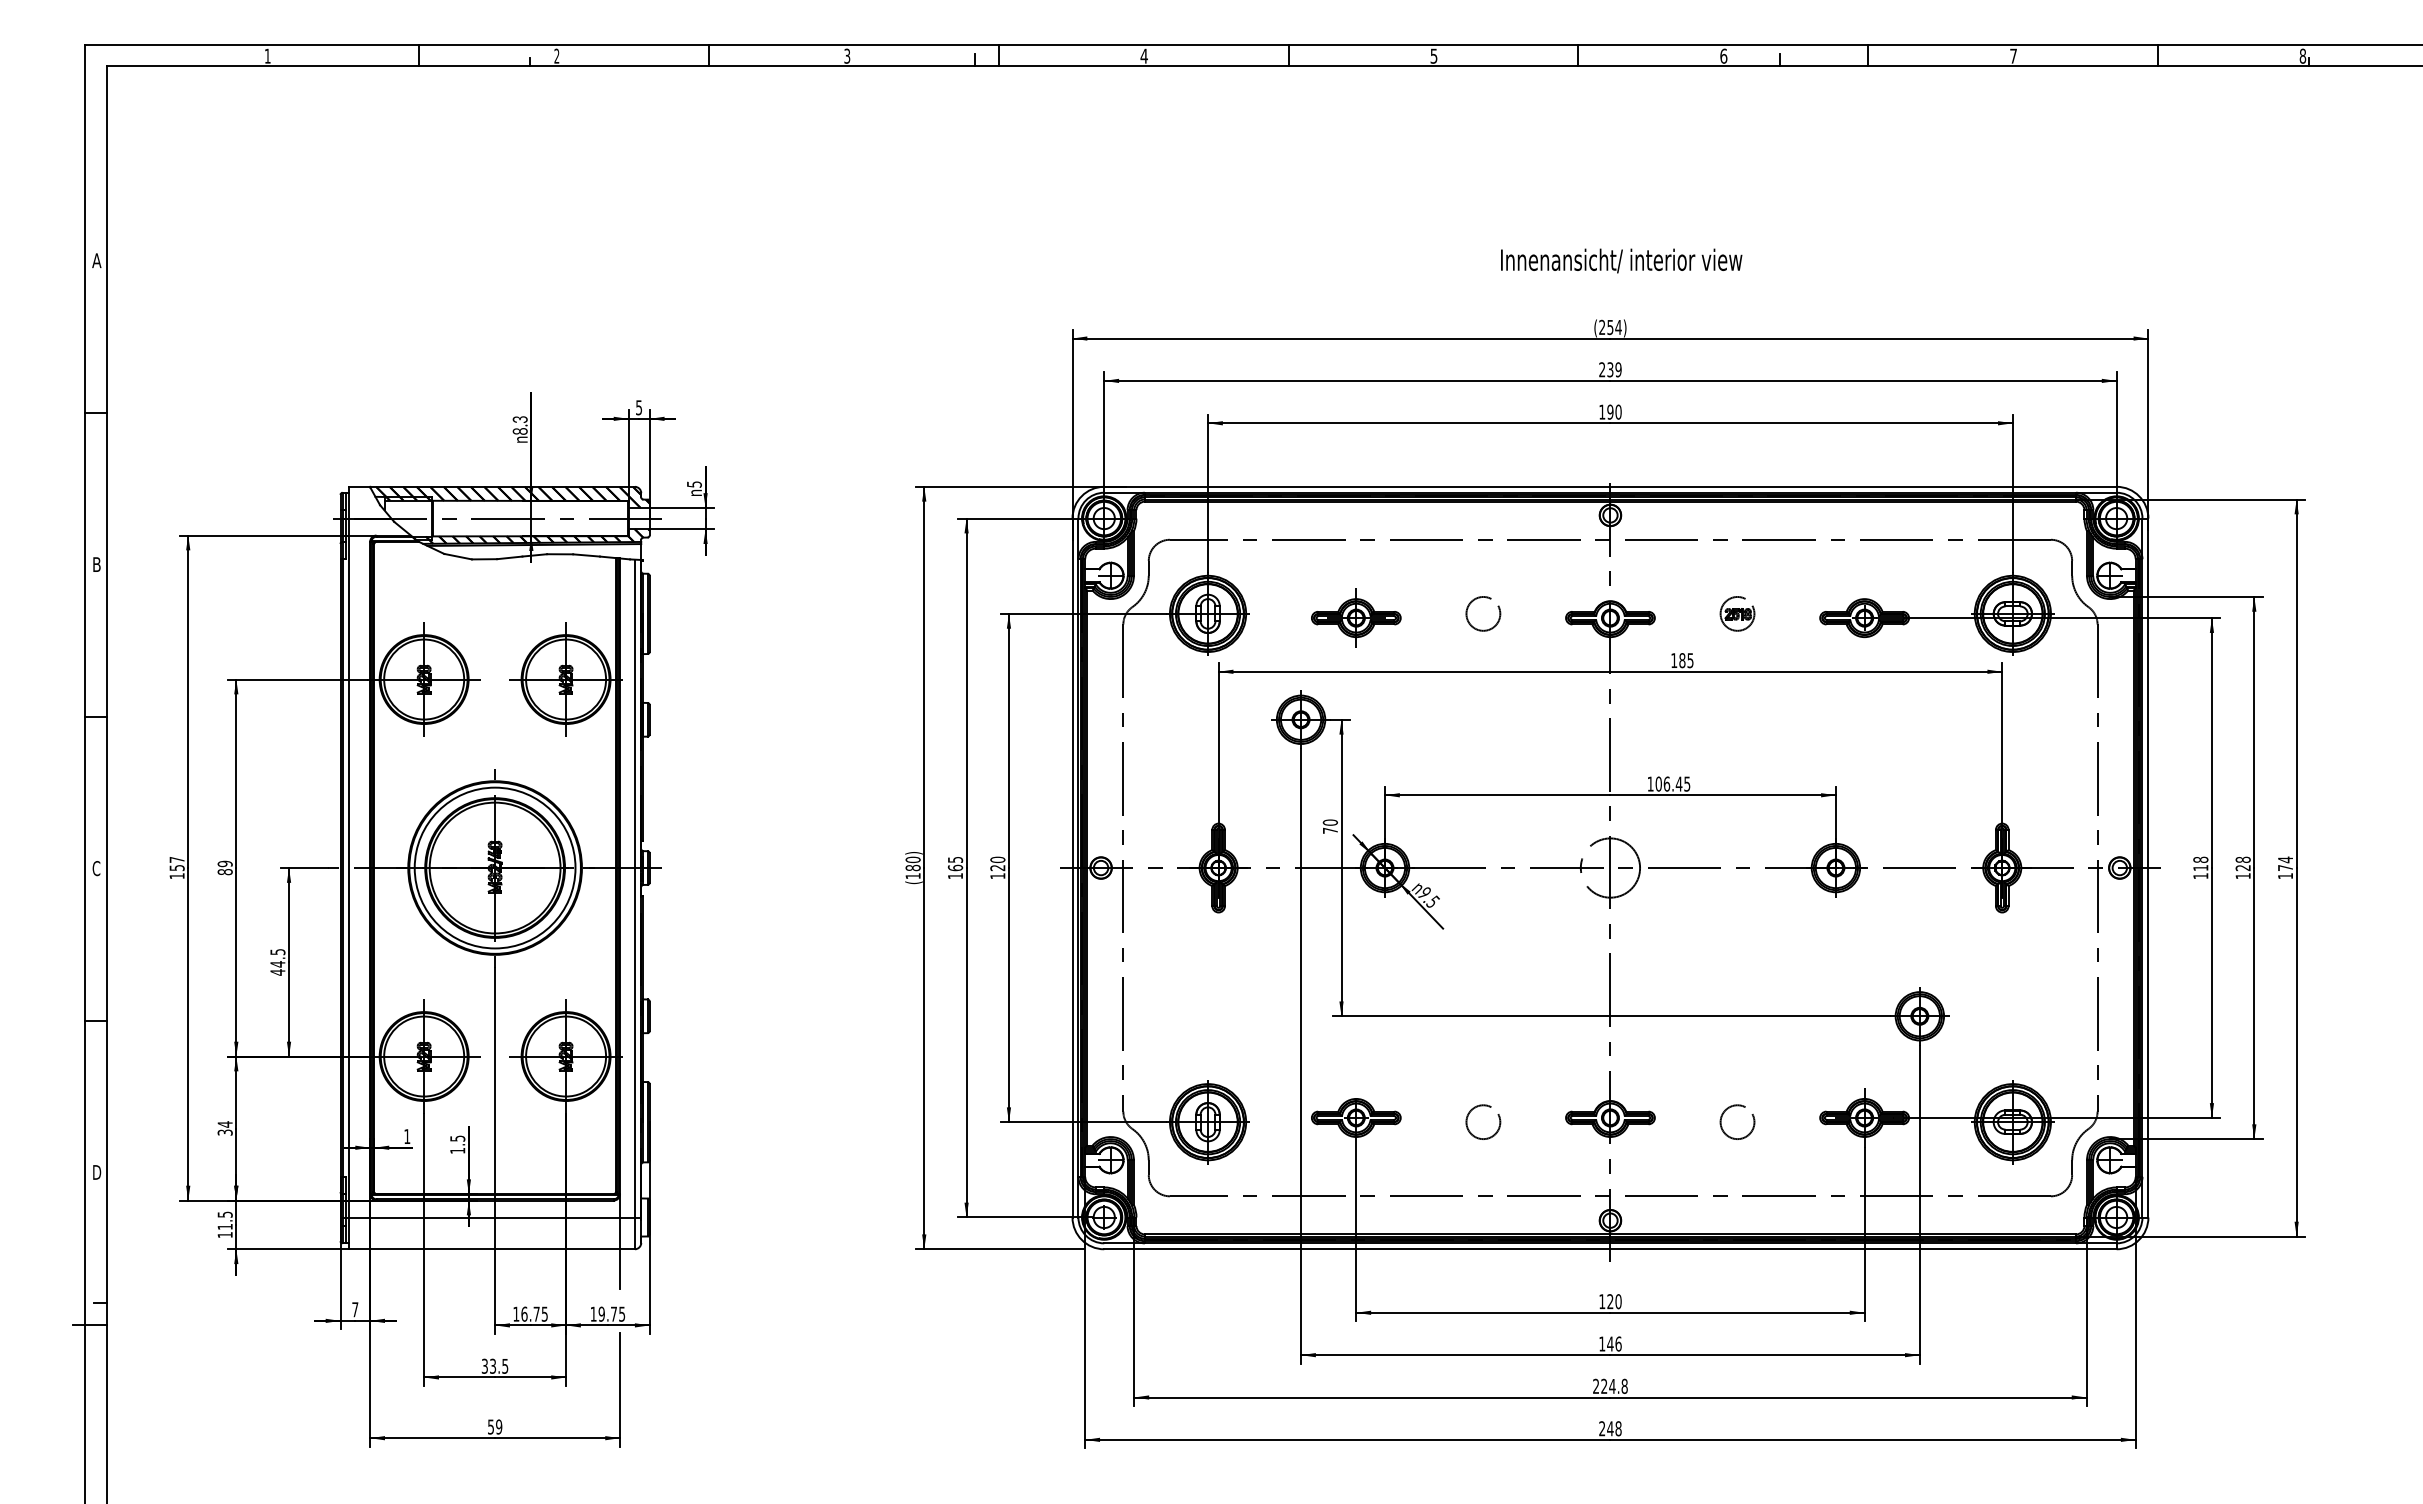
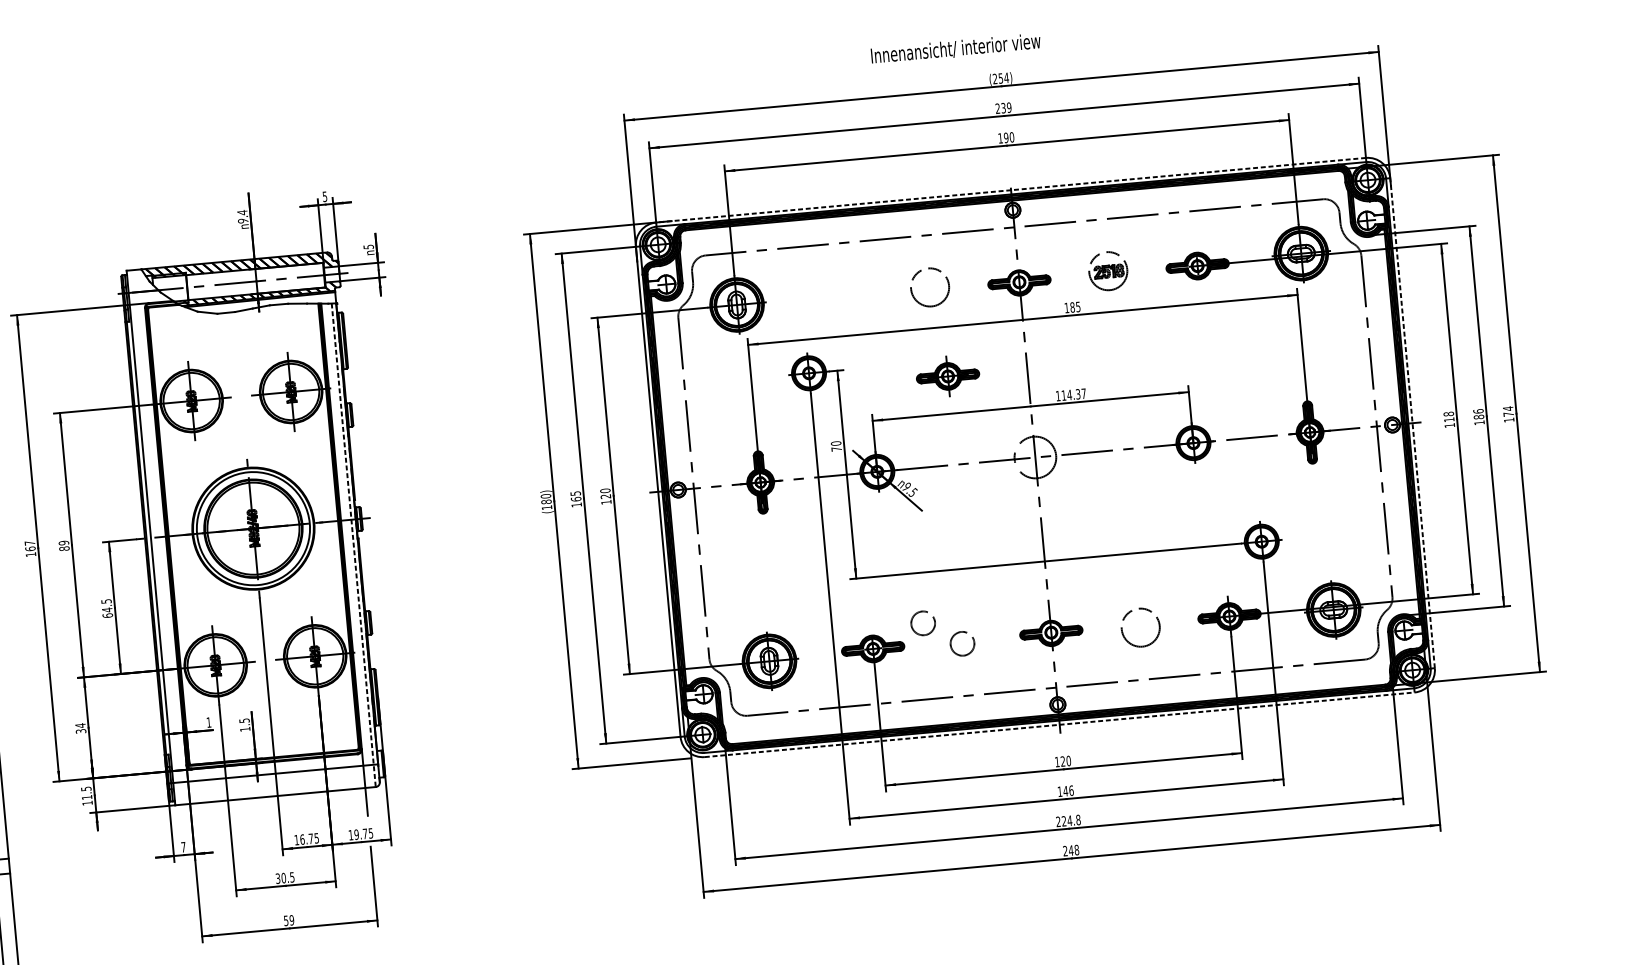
text: (1621, 260) -> (955, 48), moved
text: (519, 424) -> (242, 216), 8.3 -> 9.4
line: (1609, 486) -> (1010, 190), solid -> dashed
circle: (1483, 613) -> (930, 287), size x1.6
part: (1737, 613) -> (1108, 270), size x1.6
part: (1356, 617) -> (948, 376), moved
text: (1672, 783) -> (1073, 394), 106.45 -> 114.37
text: (2242, 863) -> (1478, 414), 128 -> 186
text: (176, 867) -> (30, 548), 157 -> 167
line: (2148, 867) -> (1412, 422), solid -> dashed
line: (634, 904) -> (353, 545), solid -> dashed
text: (277, 972) -> (107, 615), 44.5 -> 64.5
circle: (1430, 1087) -> (923, 622), added
circle: (1737, 1121) -> (1140, 627), size x1.6
line: (1610, 1249) -> (1059, 724), solid -> dashed
text: (492, 1365) -> (283, 877), 33.5 -> 30.5

